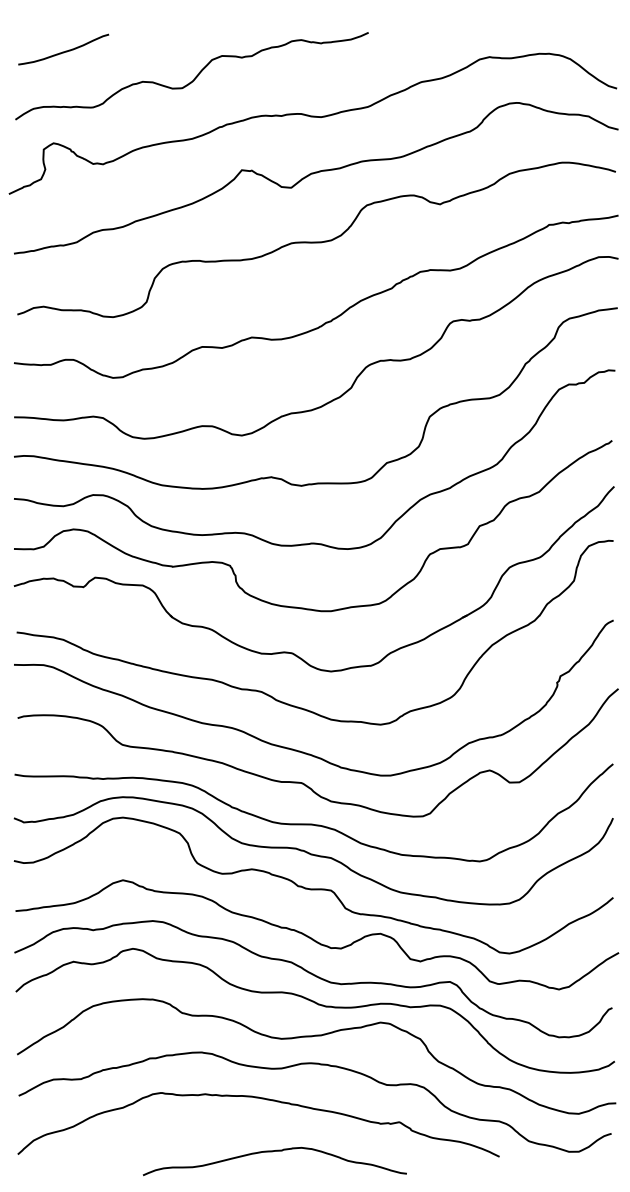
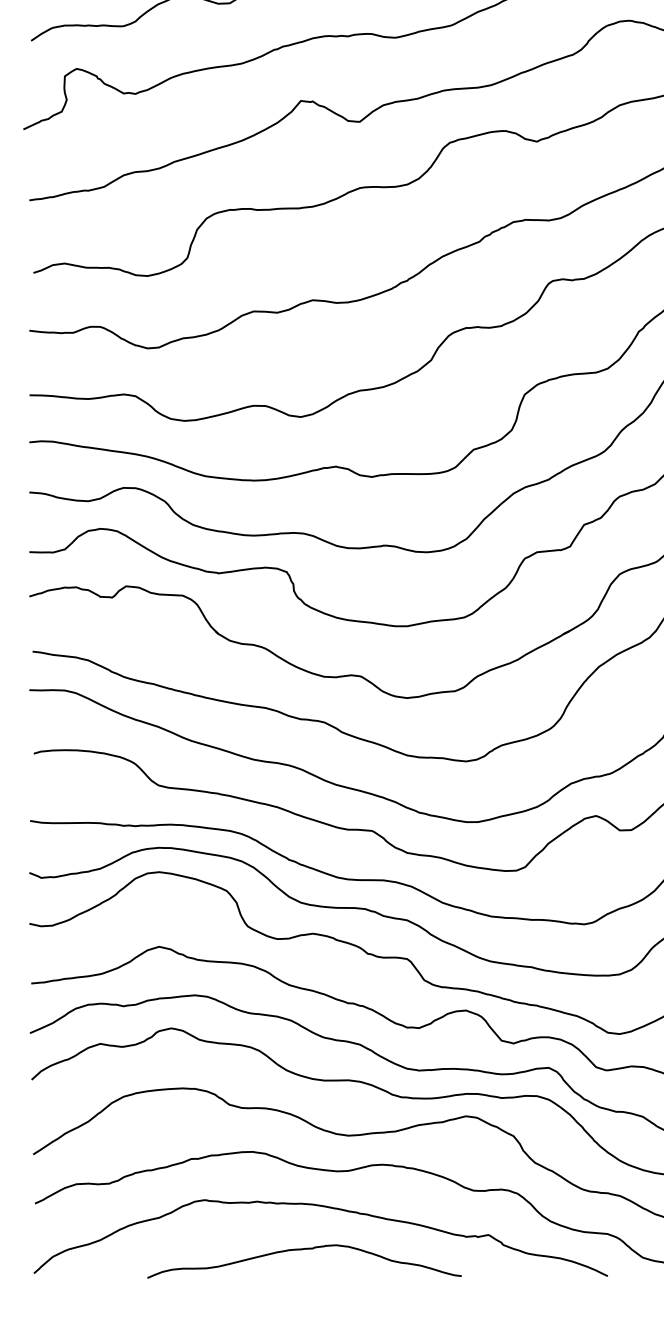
curve: (272, 1152) -> (301, 1250), moved

